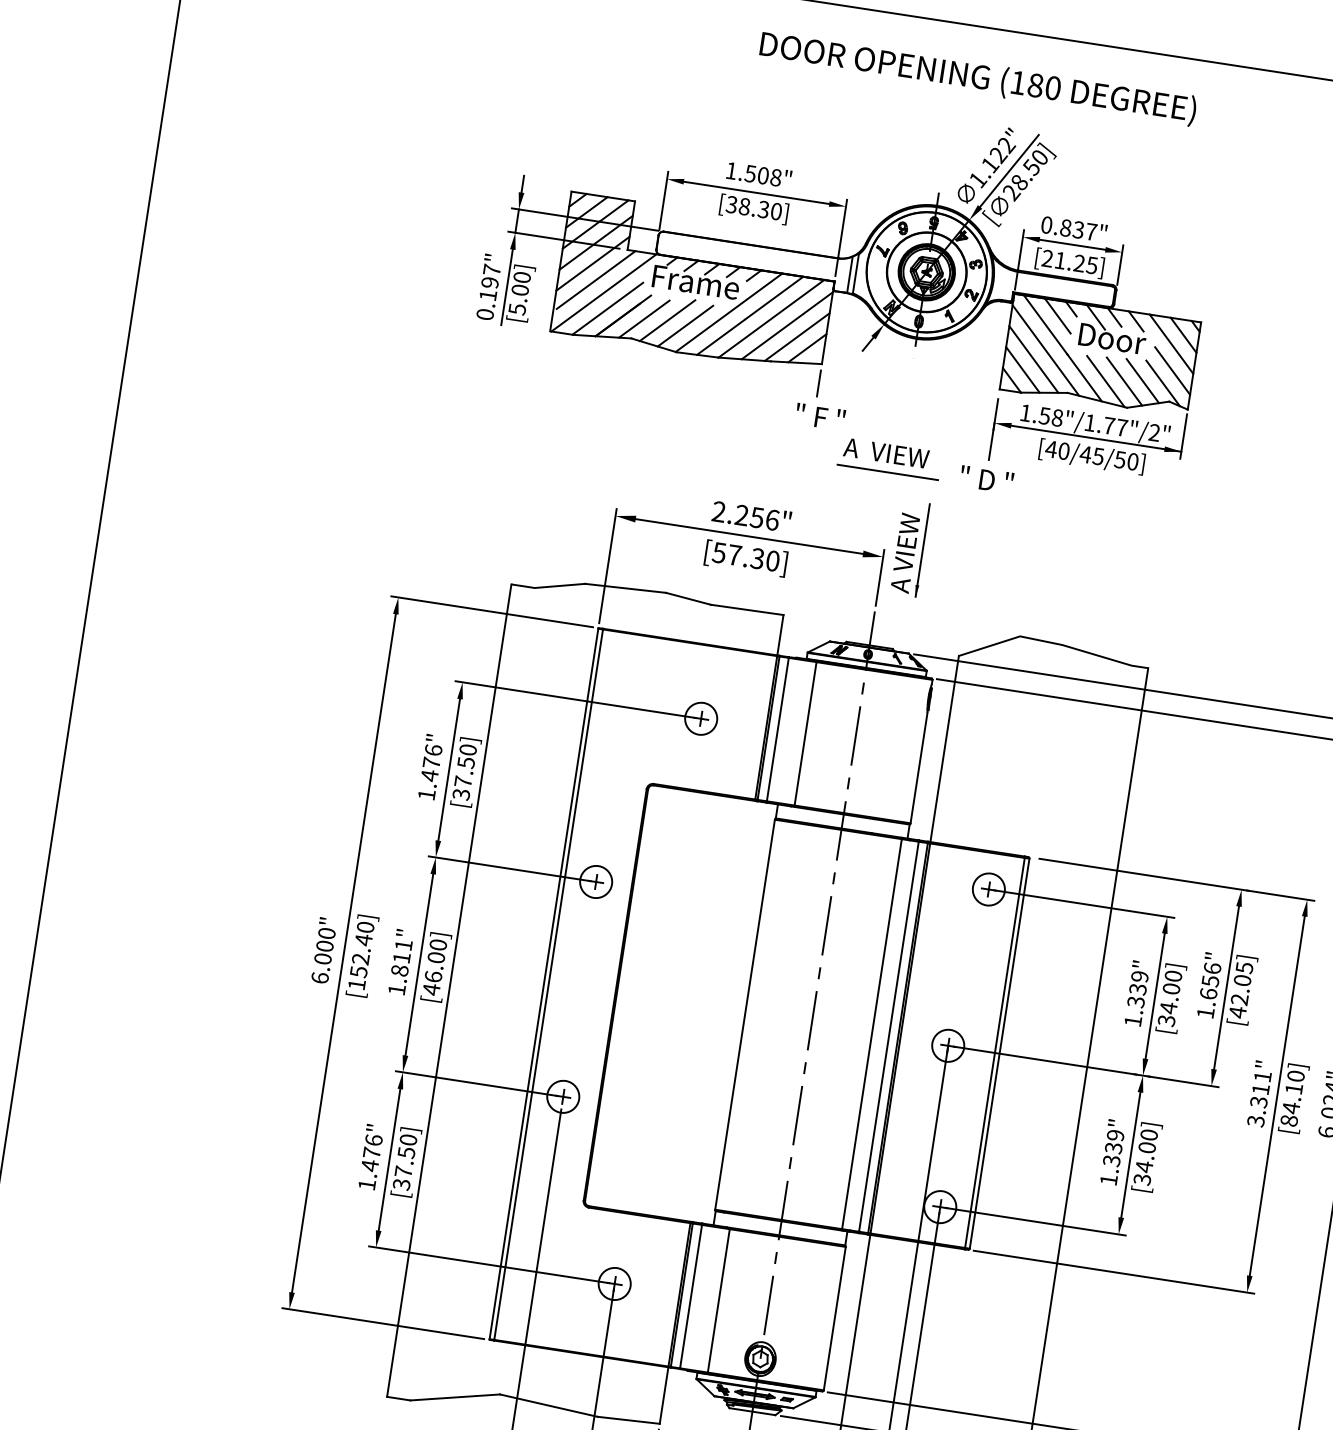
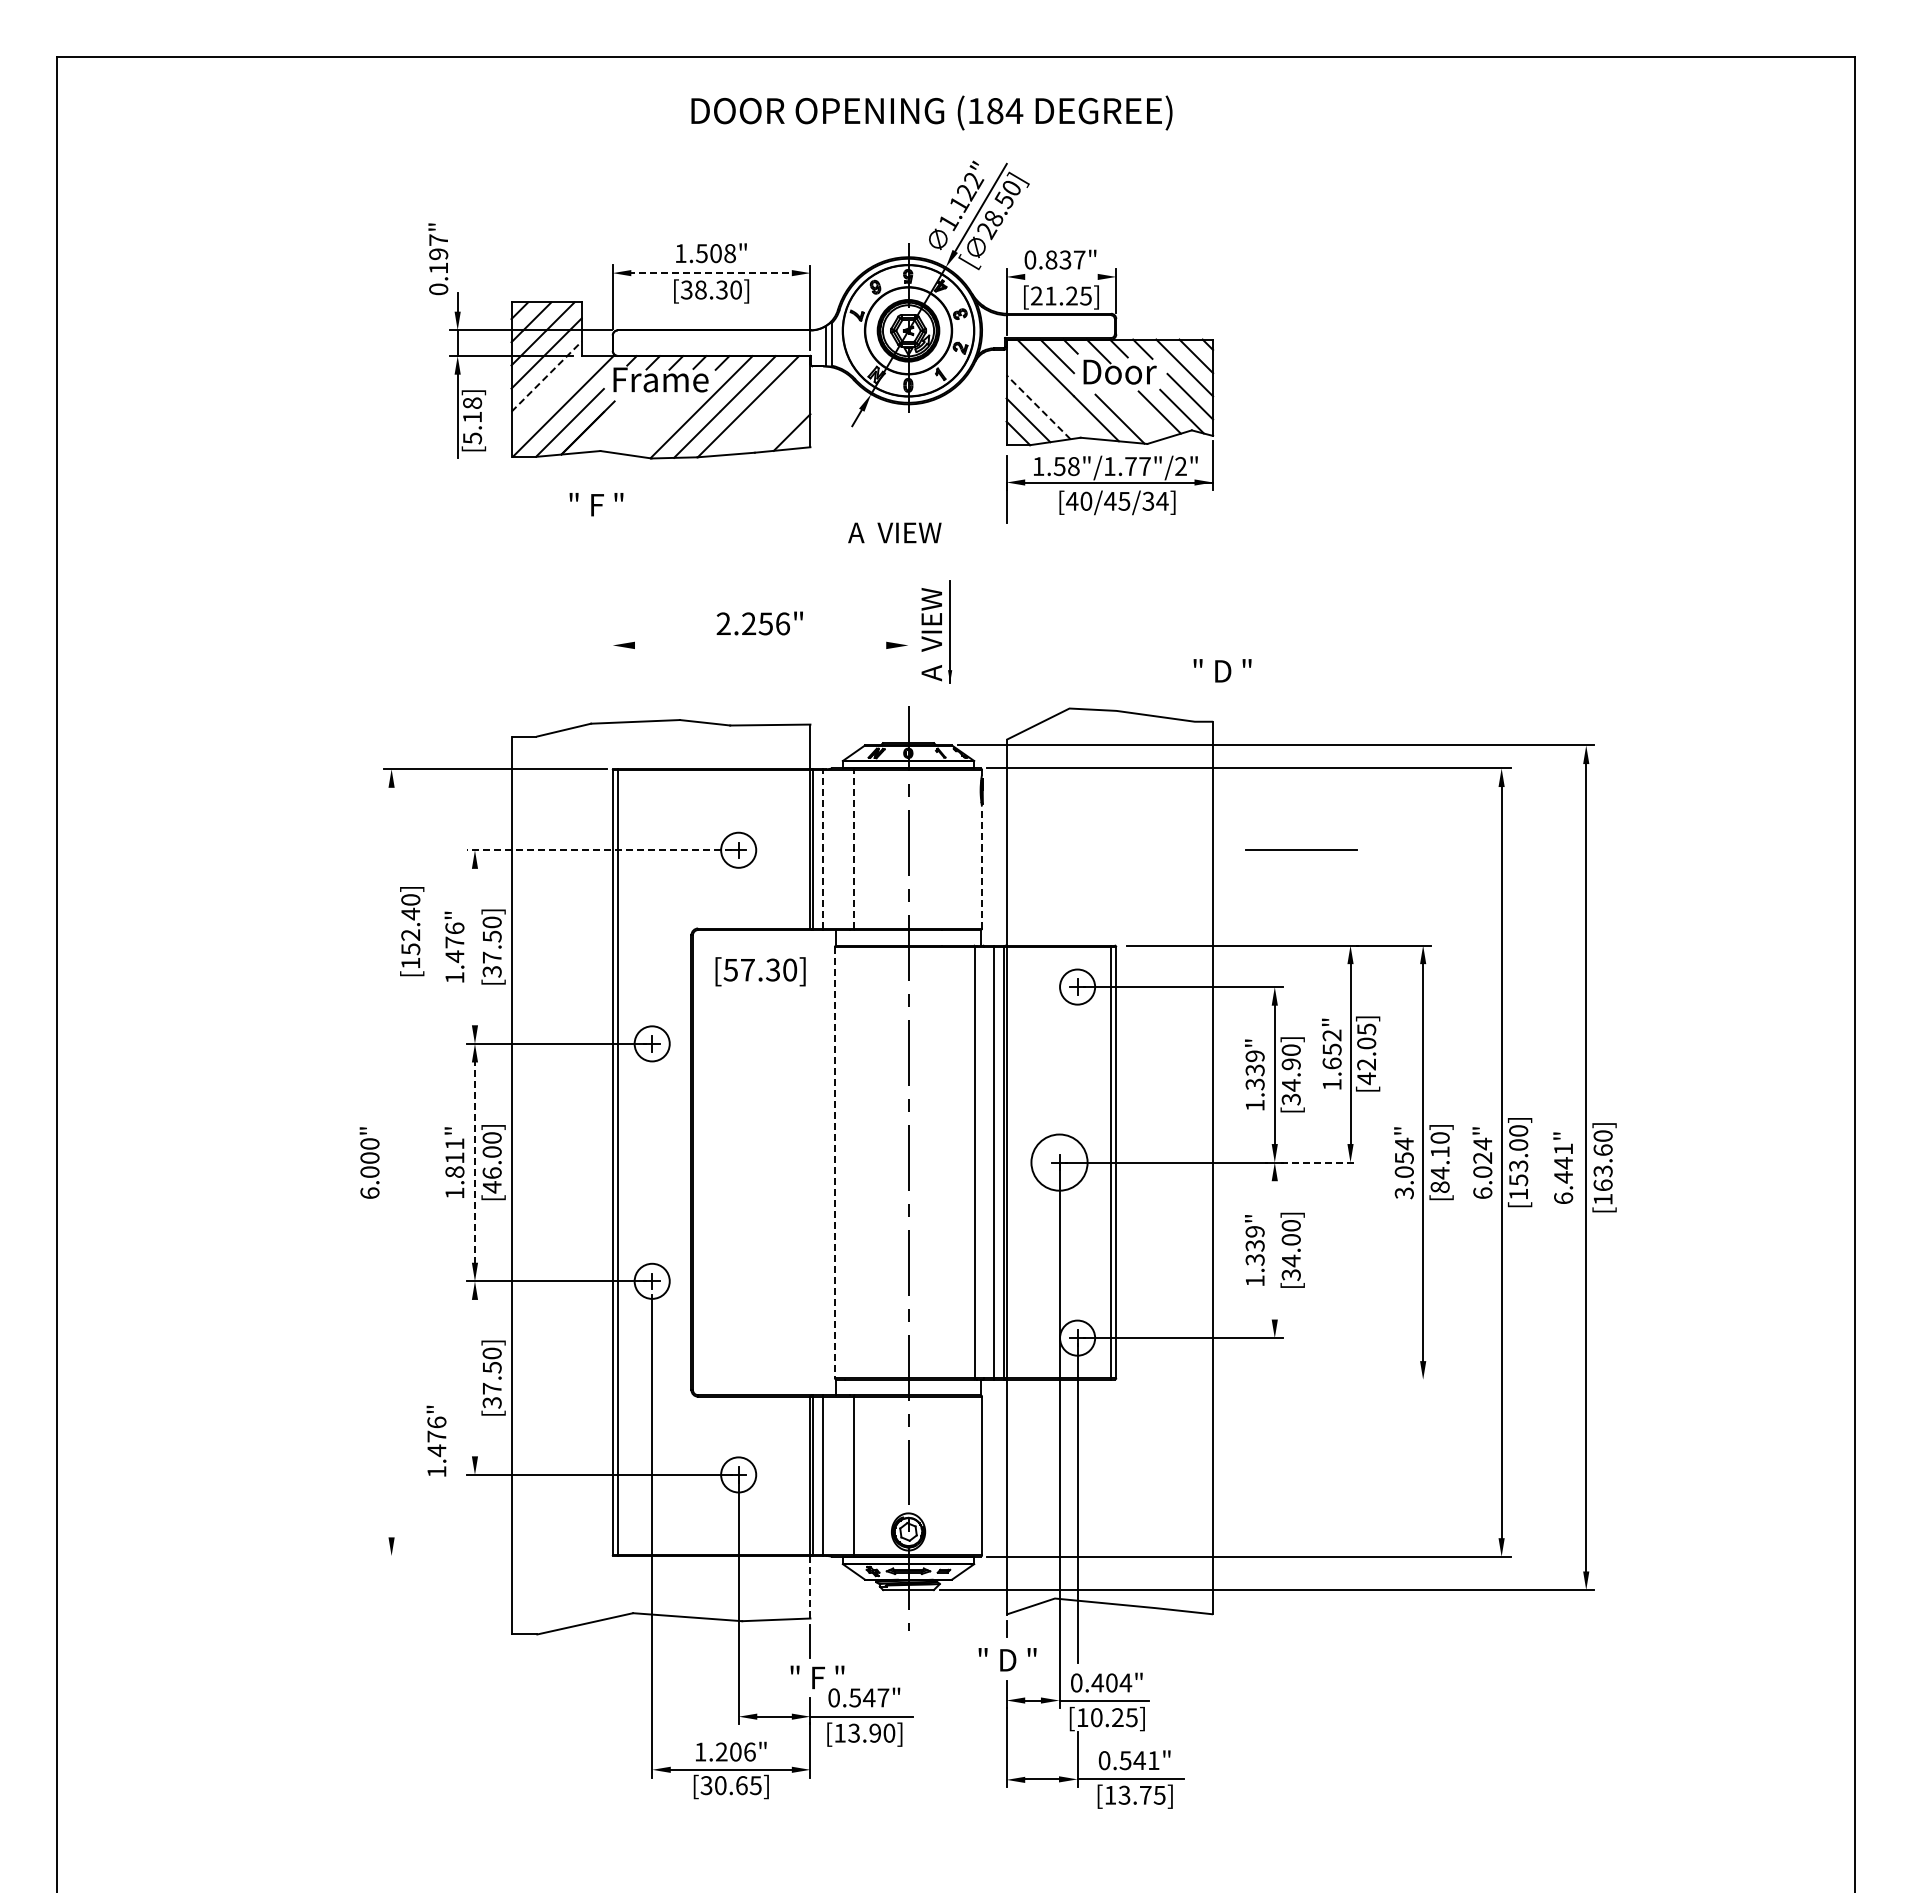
text: (1053, 87) -> (1014, 110), (180 -> (184
line: (757, 193) -> (712, 273), solid -> dashed
line: (1072, 244) -> (1061, 276), removed
line: (592, 263) -> (546, 376), solid -> dashed
line: (595, 279) -> (552, 393), removed
text: (521, 283) -> (472, 409), 5.00] -> 5.18]
text: (489, 287) -> (438, 259), moved
line: (644, 318) -> (611, 427), removed
line: (667, 320) -> (636, 425), removed
line: (685, 325) -> (656, 428), removed
line: (787, 325) -> (766, 411), removed
line: (797, 337) -> (779, 422), removed
line: (1045, 350) -> (1049, 395), removed
line: (1033, 358) -> (1038, 406), solid -> dashed
line: (1124, 381) -> (1140, 416), removed
line: (819, 383) -> (810, 468), removed
text: (820, 416) -> (596, 504), moved
text: (1126, 460) -> (1155, 500), [40/45/50] -> [40/45/34]
line: (887, 471) -> (1301, 849), moved
text: (986, 479) -> (1222, 670), moved
line: (749, 536) -> (760, 645), removed
text: (907, 540) -> (931, 623), A VIEW -> A  VIEW
text: (745, 558) -> (760, 971), moved
line: (607, 565) -> (612, 700), removed
line: (880, 577) -> (908, 668), removed
line: (575, 699) -> (599, 850), solid -> dashed
line: (778, 728) -> (823, 848), solid -> dashed
line: (805, 733) -> (853, 848), solid -> dashed
line: (919, 768) -> (982, 867), solid -> dashed
line: (448, 769) -> (474, 946), removed
line: (343, 953) -> (391, 1162), removed
text: (362, 956) -> (412, 931), moved
line: (418, 965) -> (474, 1163), solid -> dashed
text: (1211, 968) -> (1331, 1035), 1.656" -> 1.652"
text: (1170, 989) -> (1290, 1064), [34.00] -> [34.90]
line: (744, 1014) -> (834, 1162), solid -> dashed
circle: (948, 1045) -> (1059, 1162), size x1.6
line: (1183, 1081) -> (1319, 1162), solid -> dashed
text: (1261, 1088) -> (1404, 1157), 3.311" -> 3.054"
line: (1130, 1155) -> (1274, 1250), removed
text: (371, 1156) -> (436, 1440), moved
line: (389, 1159) -> (474, 1377), removed
line: (1113, 1271) -> (1275, 1379), removed
line: (382, 1323) -> (494, 1555), removed
line: (664, 1395) -> (810, 1587), solid -> dashed

